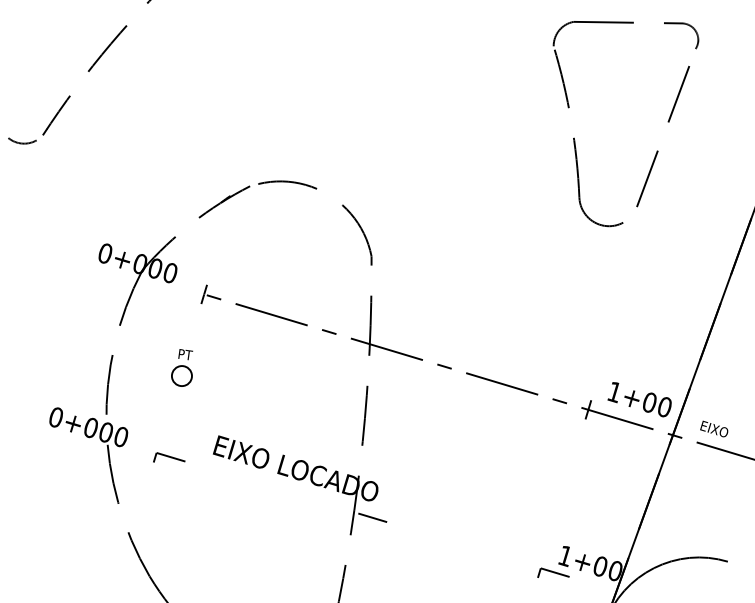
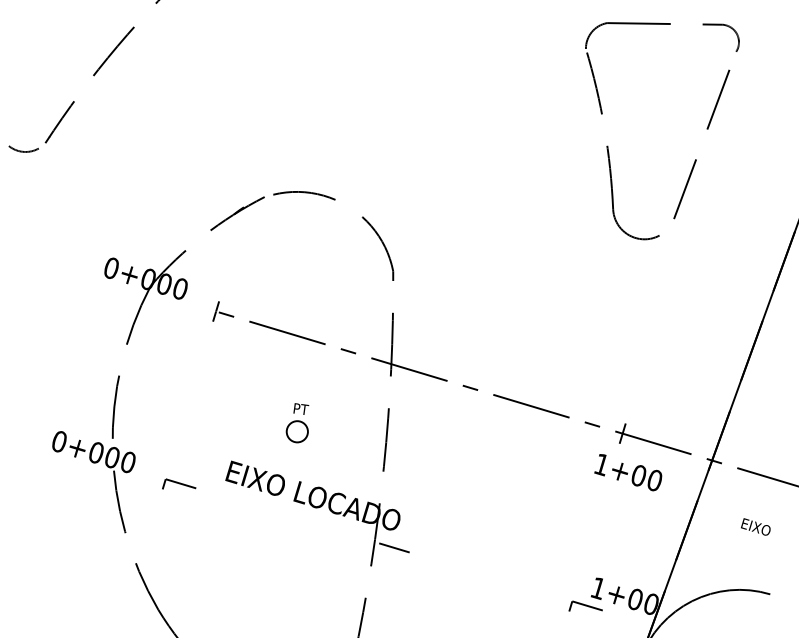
part: (182, 367) -> (297, 422), moved
text: (639, 399) -> (628, 472), moved
text: (714, 428) -> (756, 526), moved

